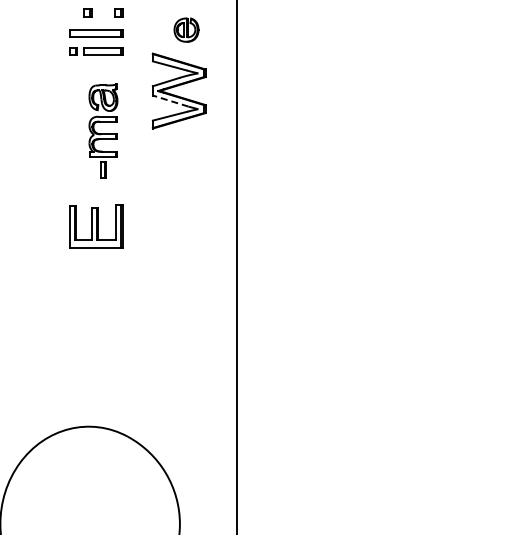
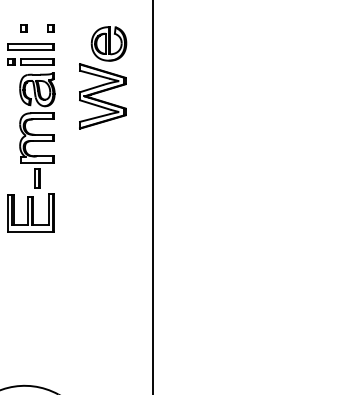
part: (186, 29) -> (108, 43), size x1.67
line: (170, 101) -> (95, 105), dashed -> solid
part: (103, 130) -> (37, 130), size x1.43

